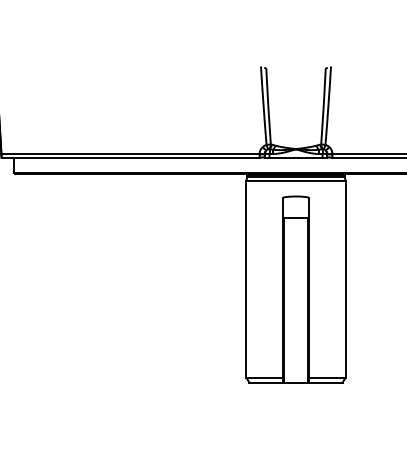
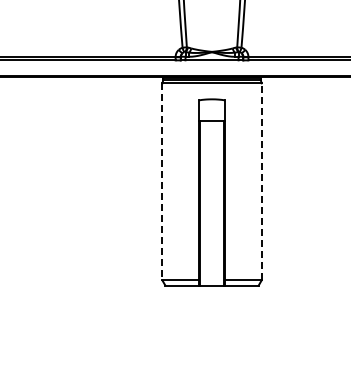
line: (246, 279) -> (162, 182), solid -> dashed
line: (345, 279) -> (261, 182), solid -> dashed

